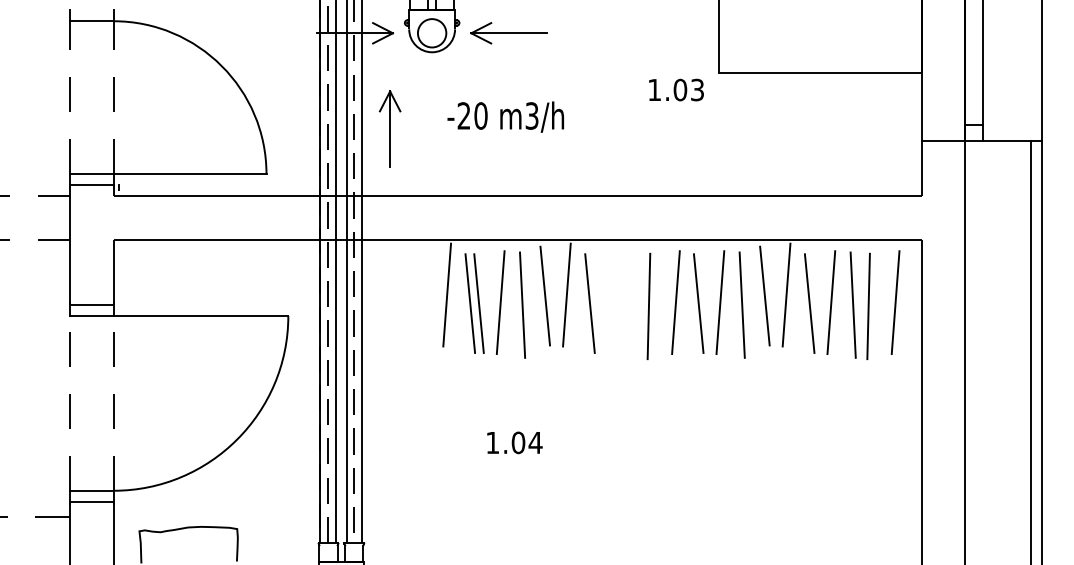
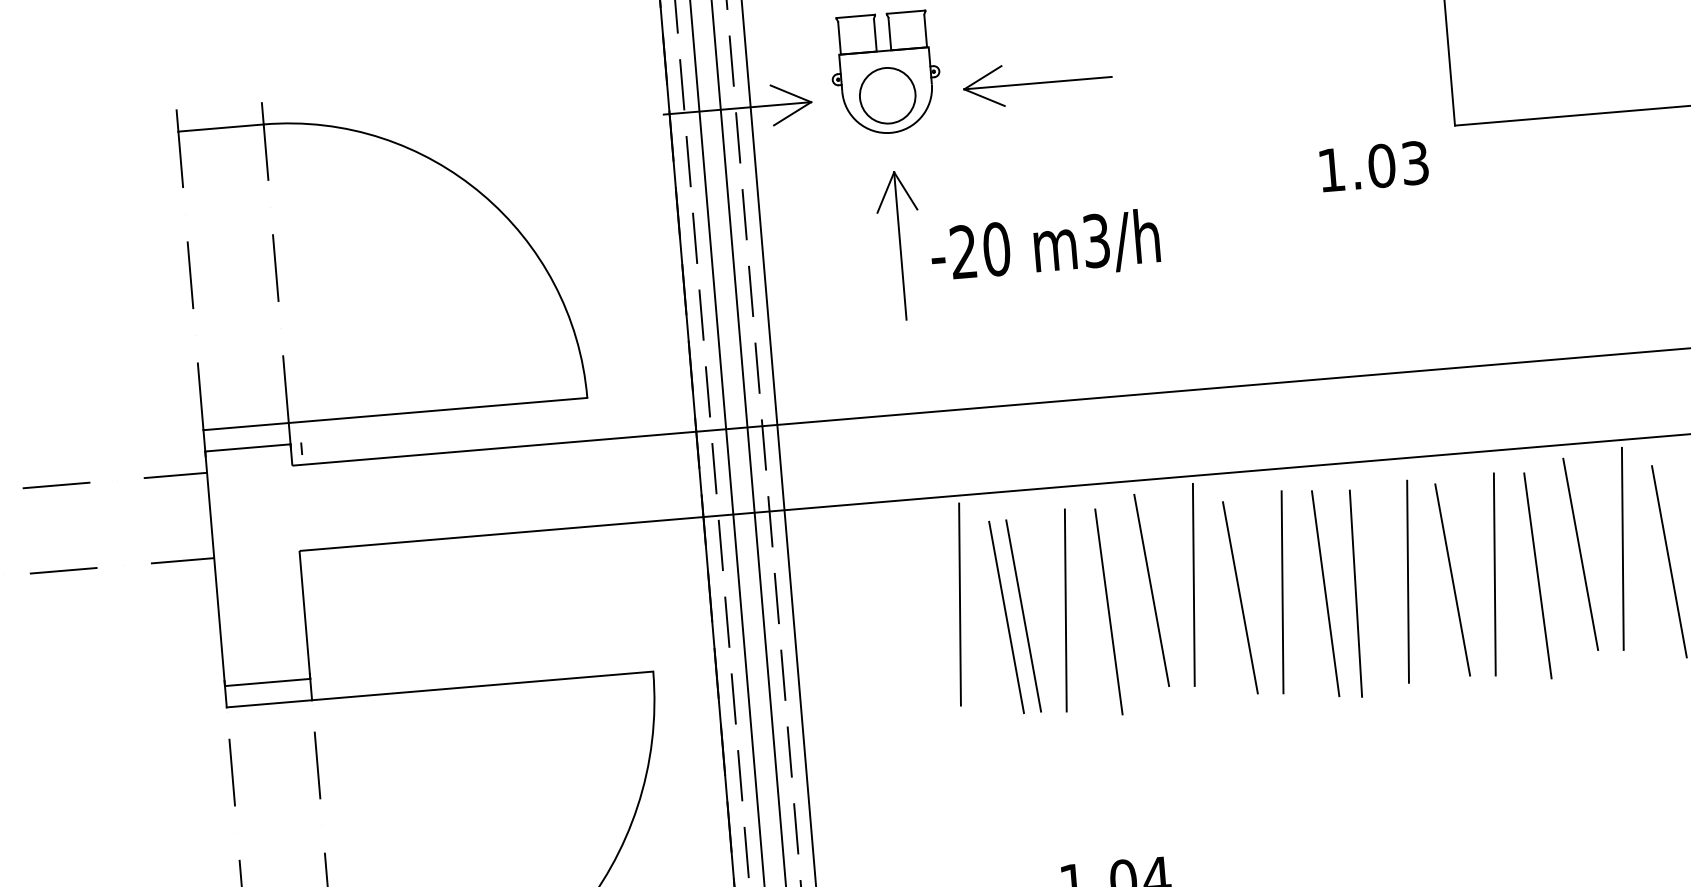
part: (389, 128) -> (898, 244), moved
line: (611, 302) -> (1282, 592), added
line: (633, 304) -> (1325, 592), added

